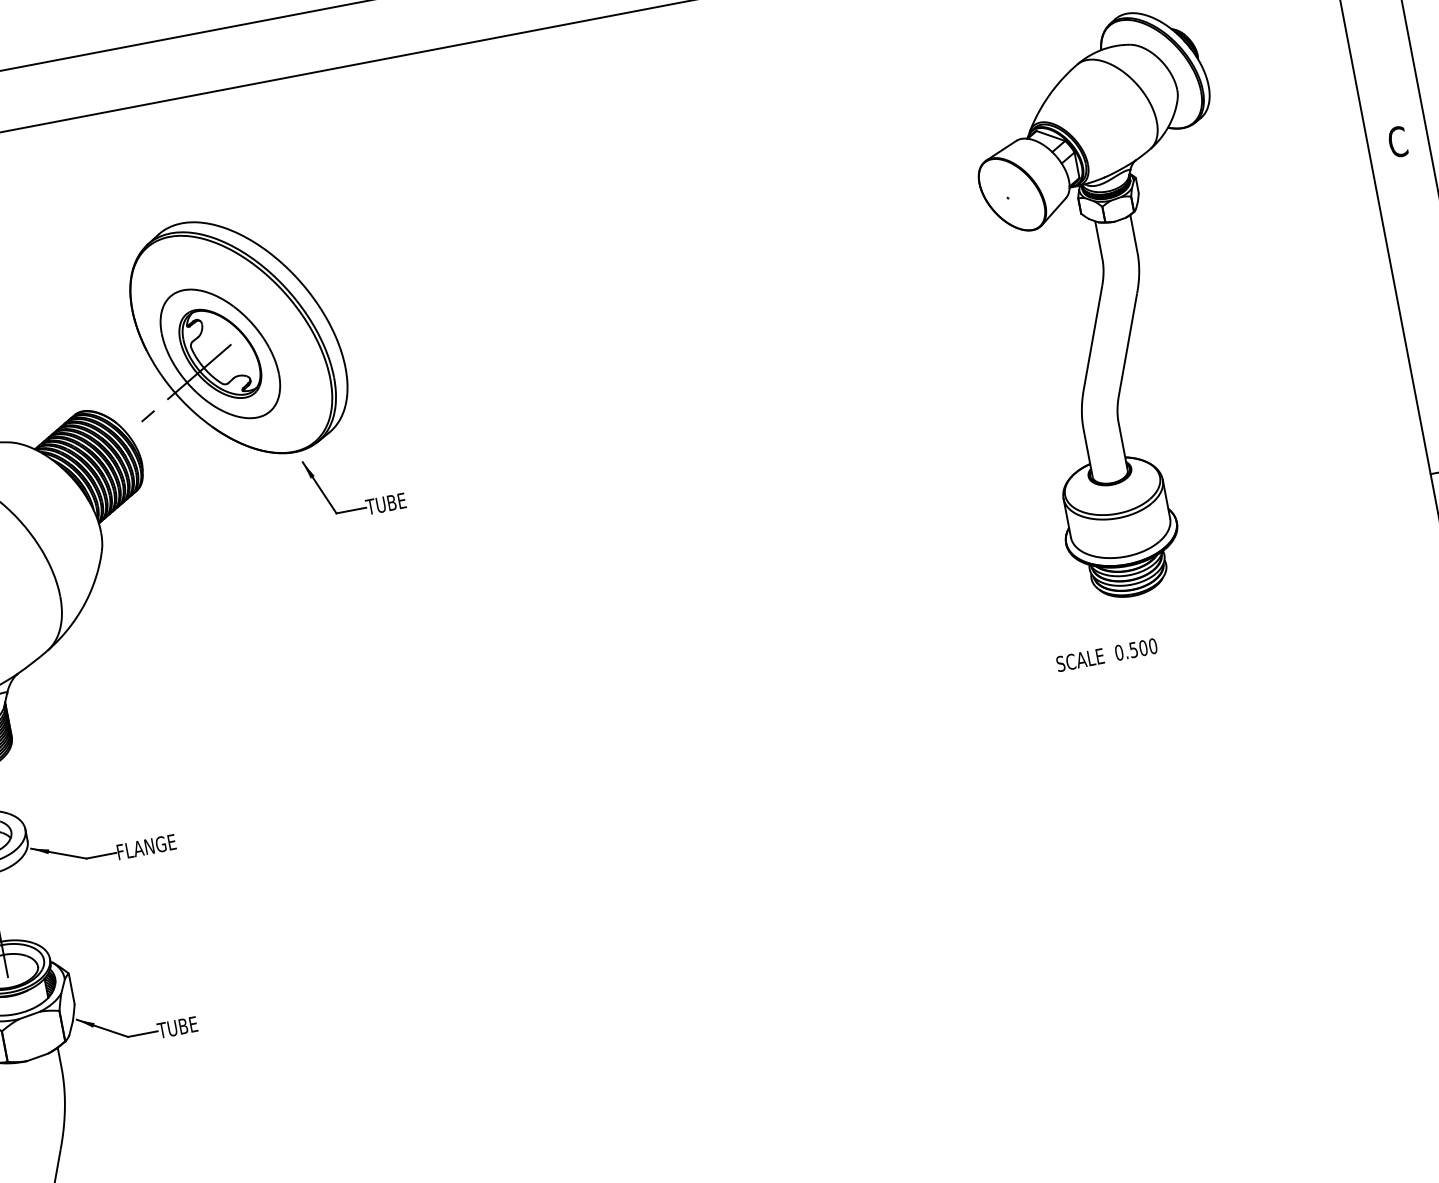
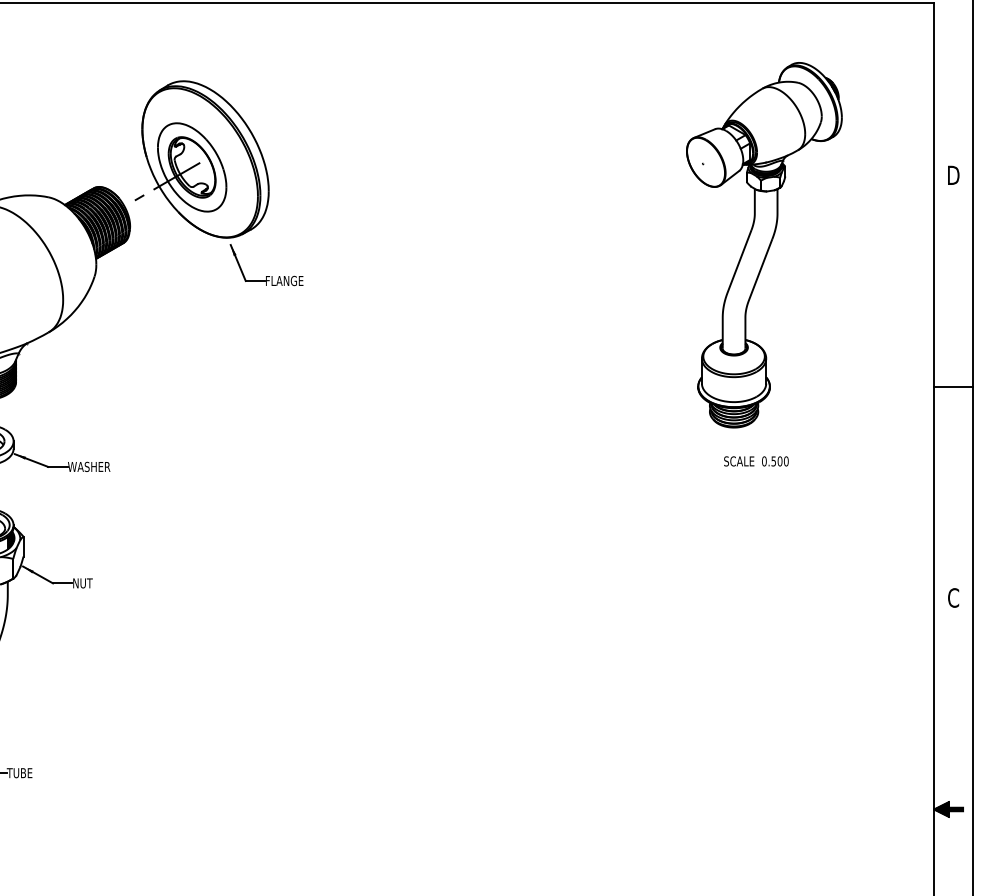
text: (1397, 142) -> (953, 175), C -> D
text: (396, 501) -> (284, 280), TUBE -> FLANGE
text: (1107, 655) -> (756, 461), moved
text: (149, 845) -> (89, 466), FLANGE -> WASHER
text: (176, 1027) -> (84, 583), TUBE -> NUT

